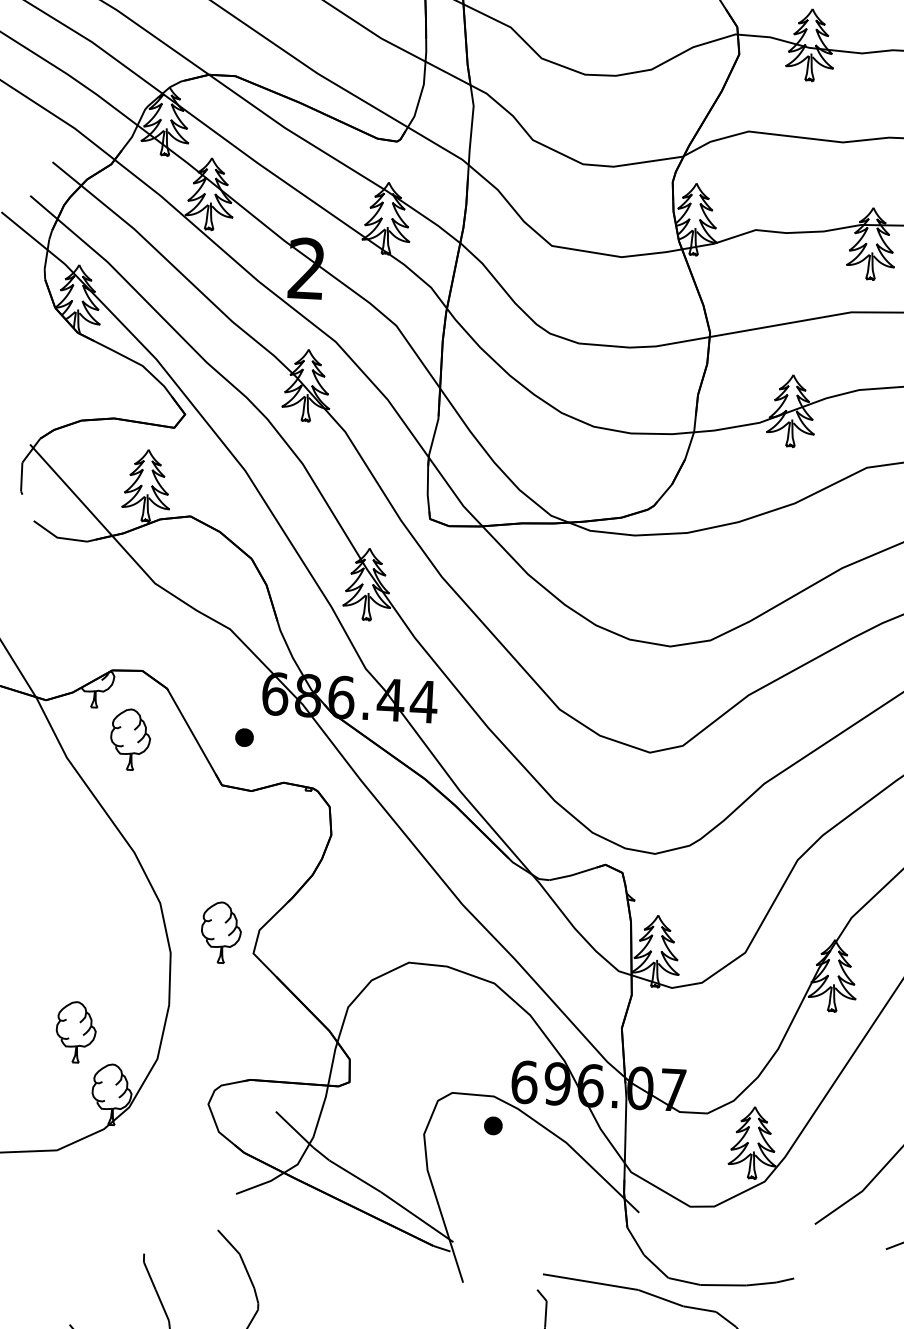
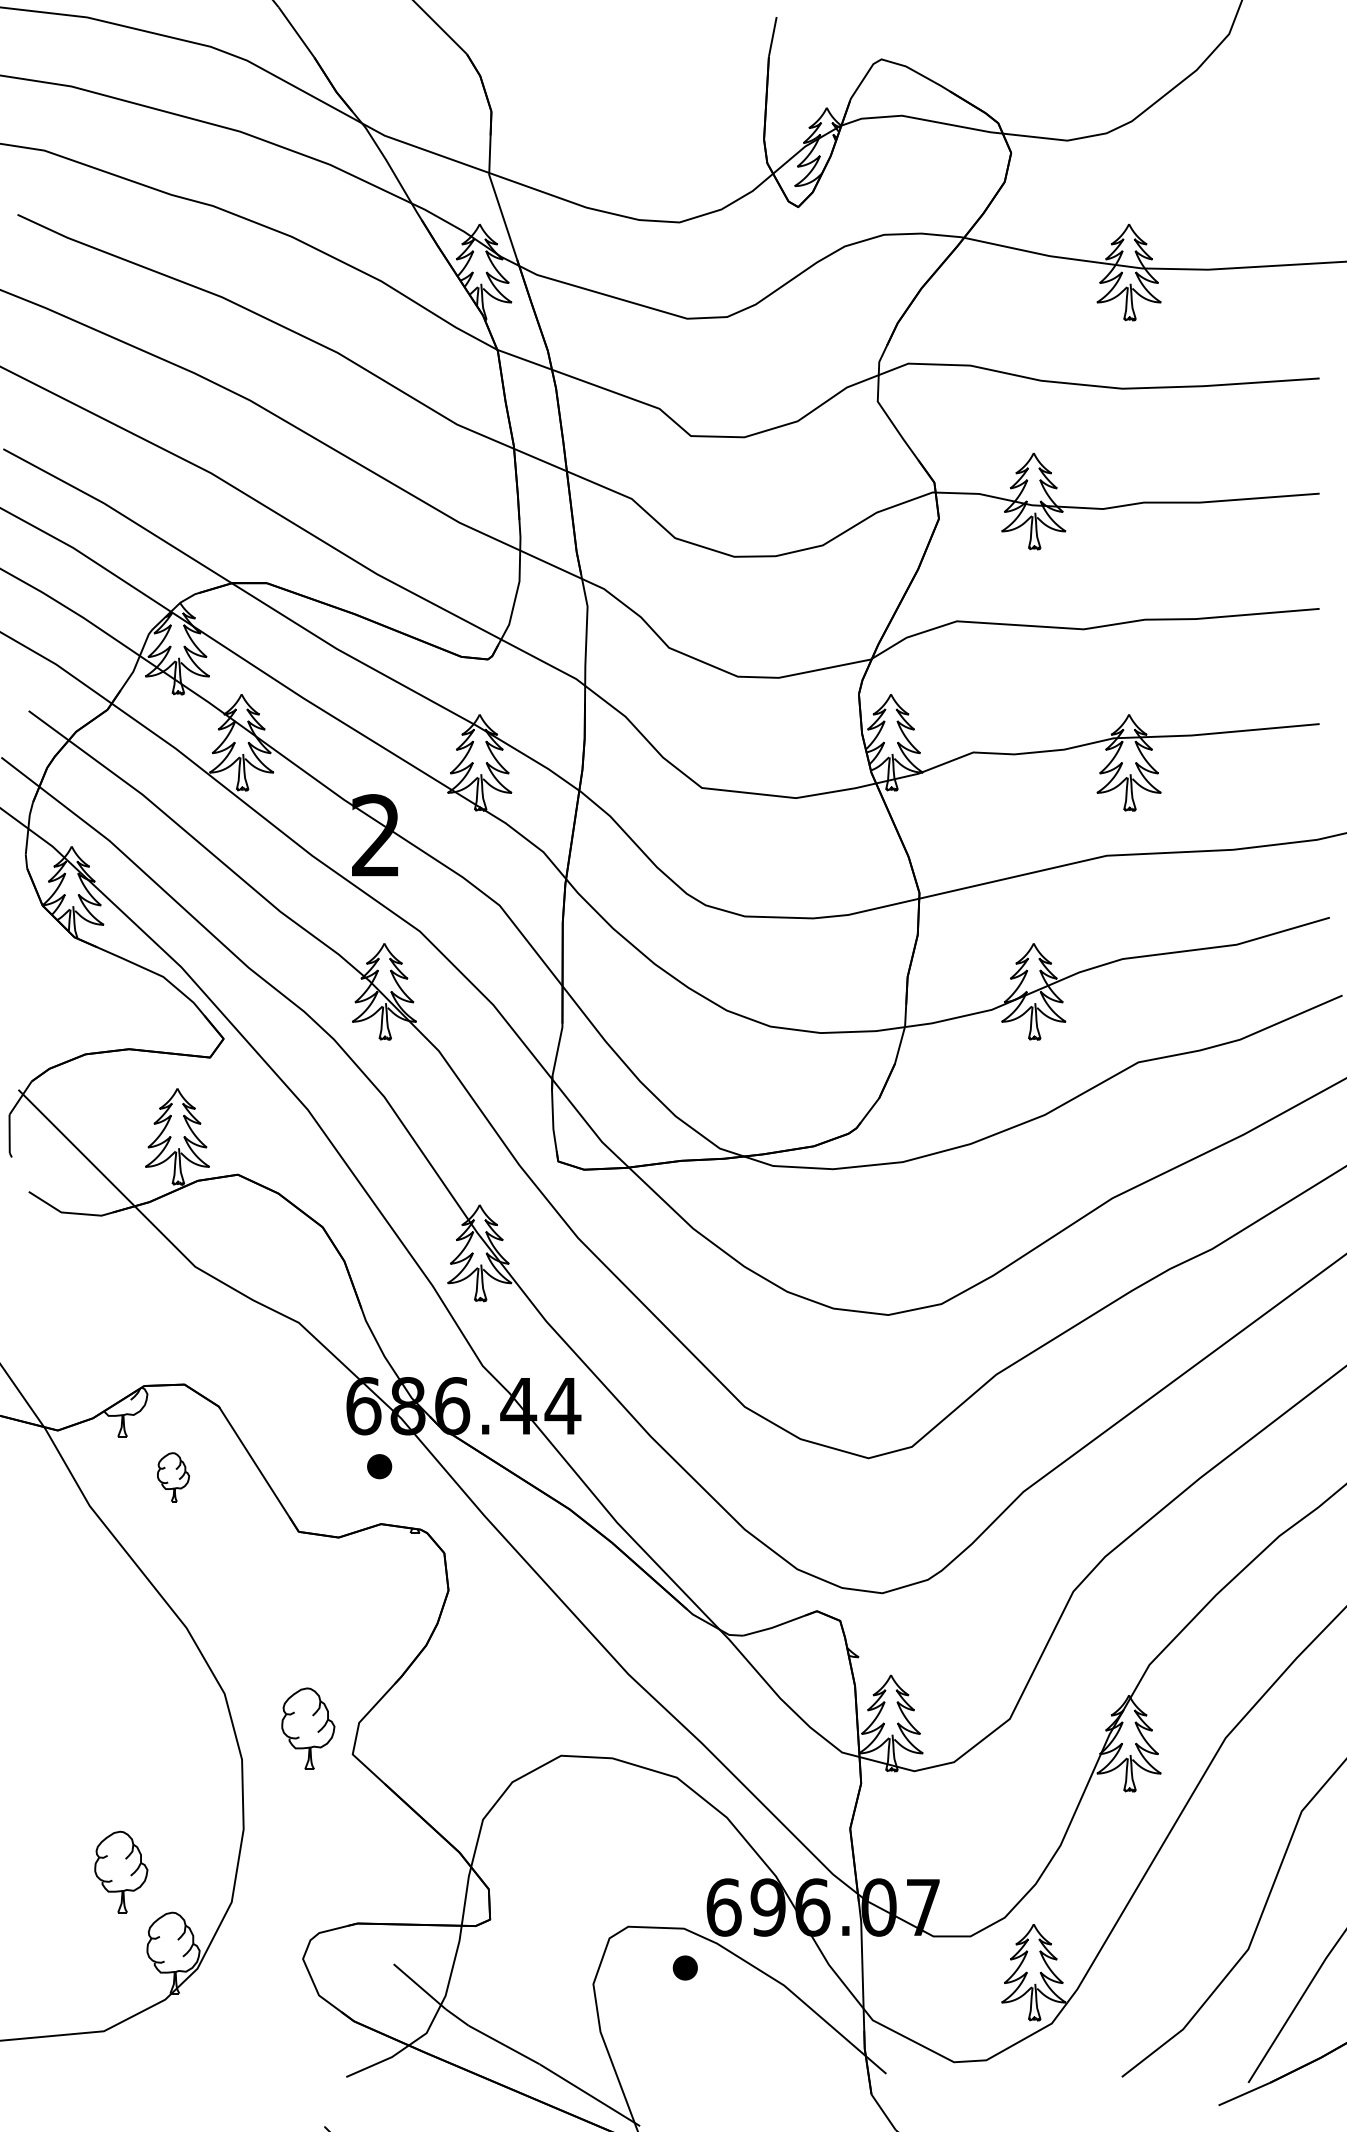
part: (244, 737) -> (379, 1466), moved
part: (130, 739) -> (173, 1477), size x0.6

